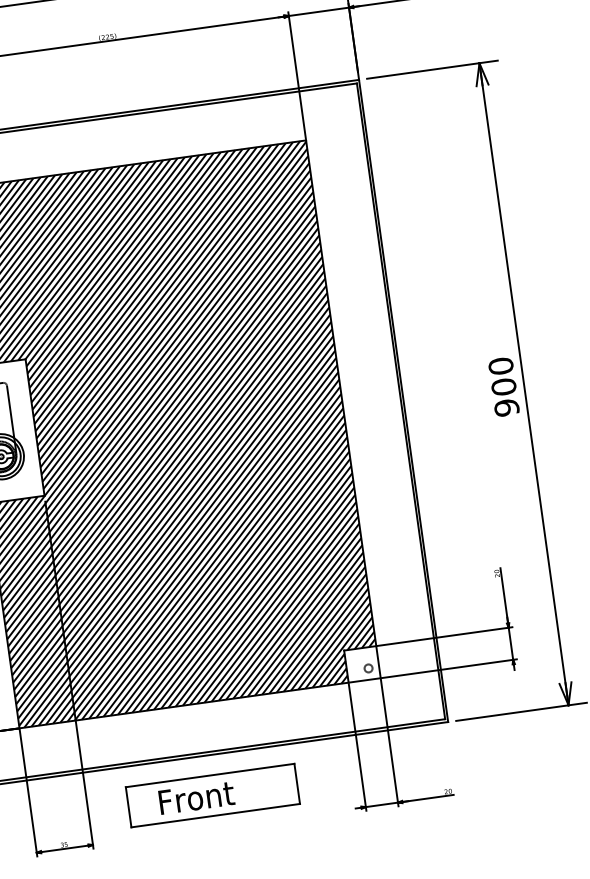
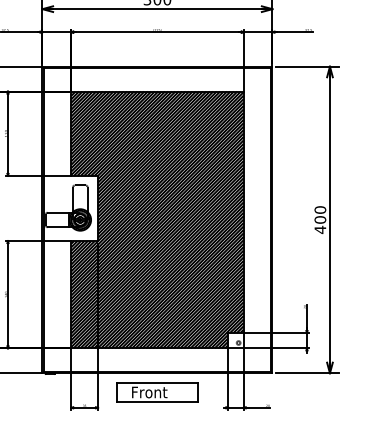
text: (506, 406) -> (320, 229), 900 -> 400

